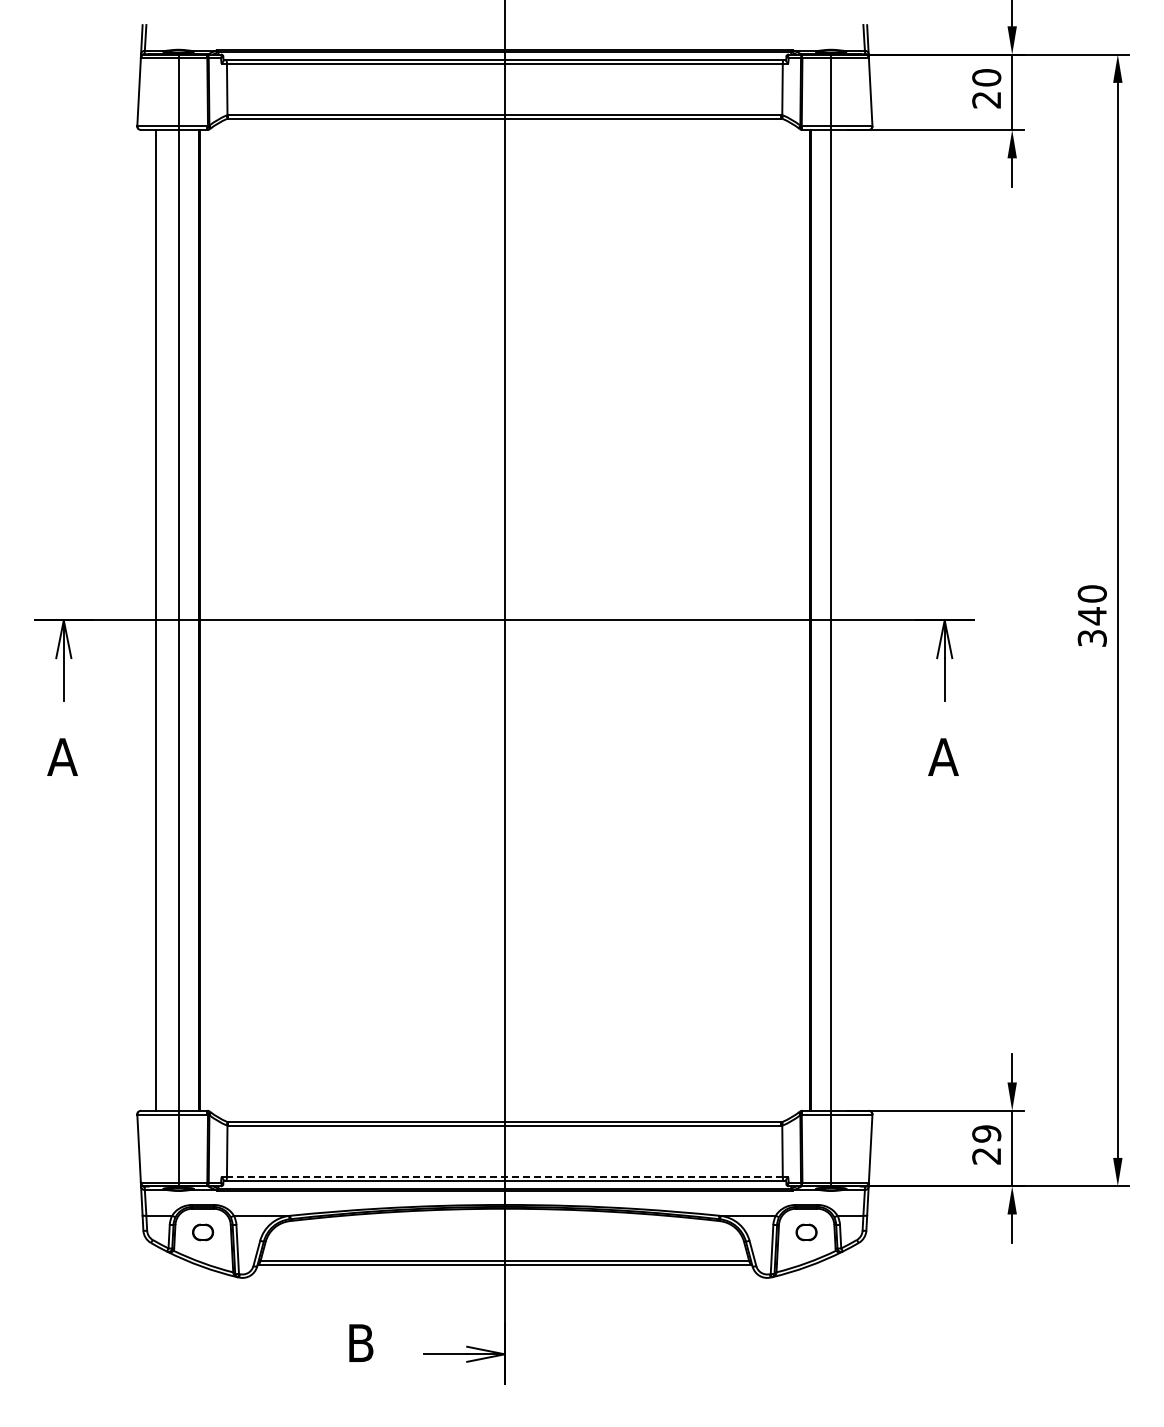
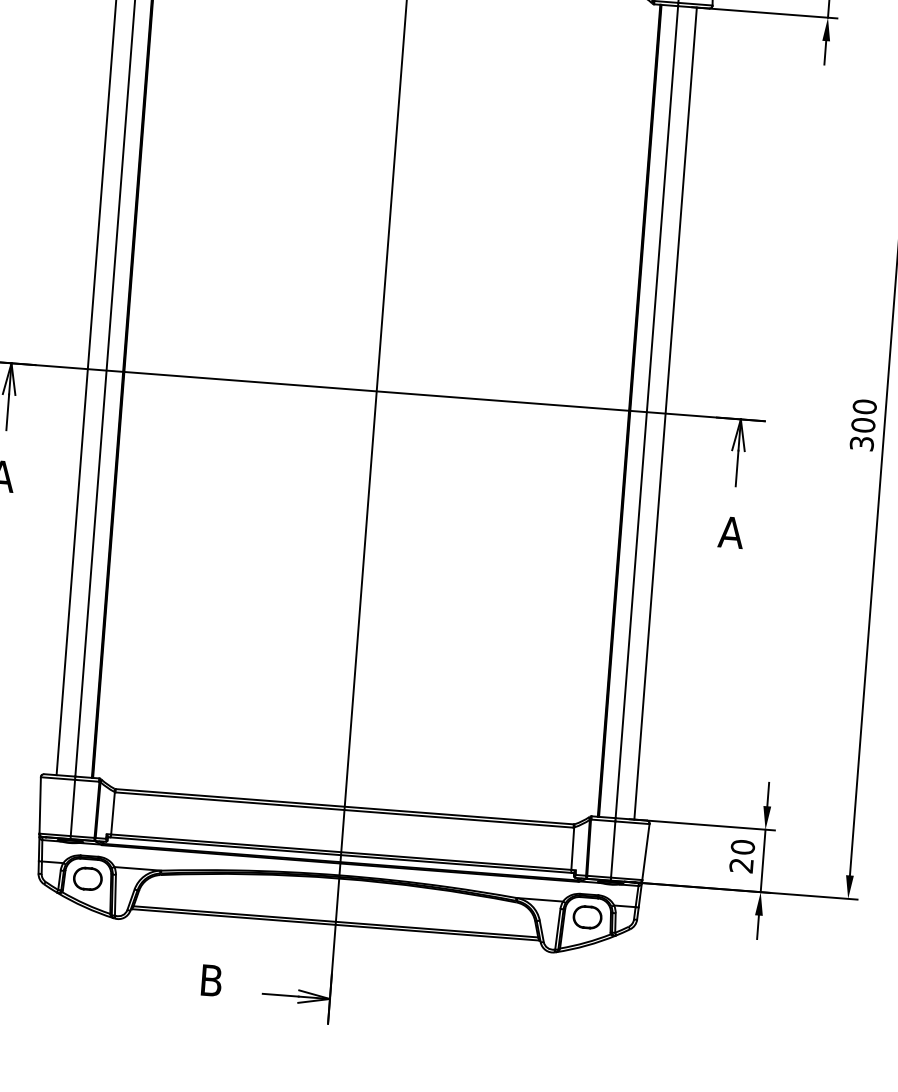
text: (1091, 616) -> (862, 425), 340 -> 300
line: (853, 620) -> (665, 413), added
text: (986, 1133) -> (742, 846), 29 -> 20
line: (504, 1176) -> (340, 851), dashed -> solid
part: (202, 1232) -> (87, 878), size x1.67
part: (806, 1232) -> (587, 917), size x1.67

